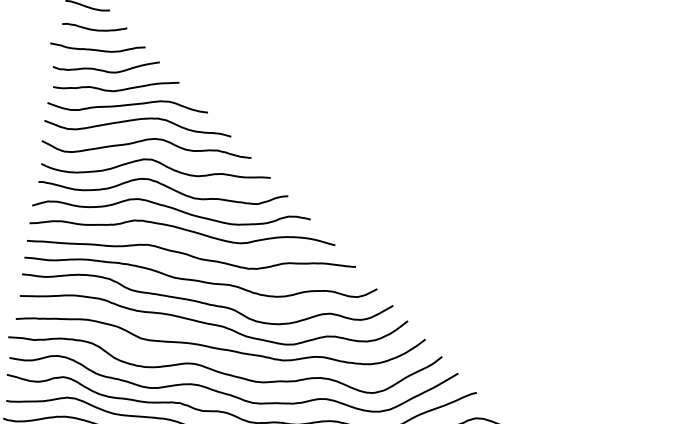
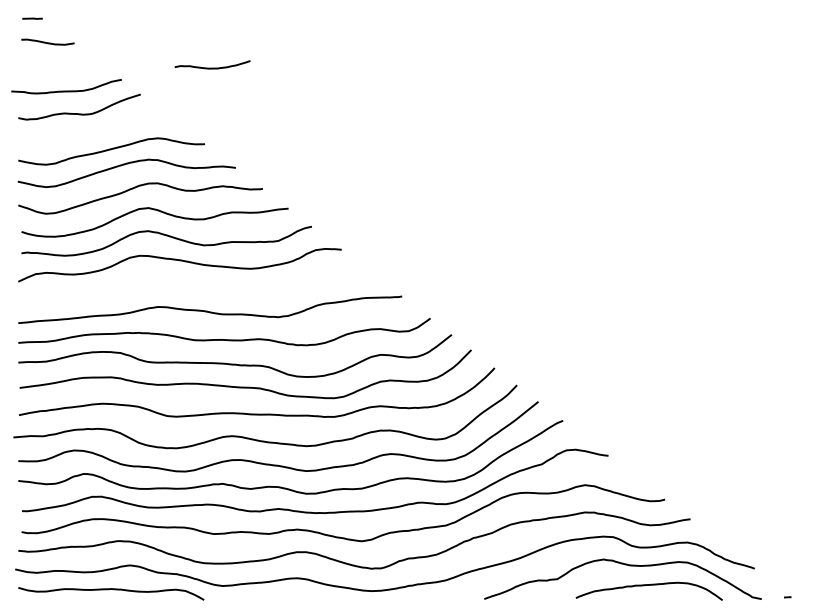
curve: (94, 29) -> (212, 67), moved
curve: (117, 89) -> (96, 133), removed
curve: (183, 229) -> (196, 283), removed

